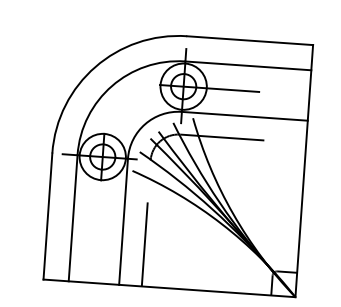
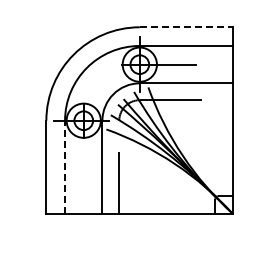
line: (250, 40) -> (186, 27), solid -> dashed
line: (73, 218) -> (65, 167), solid -> dashed

